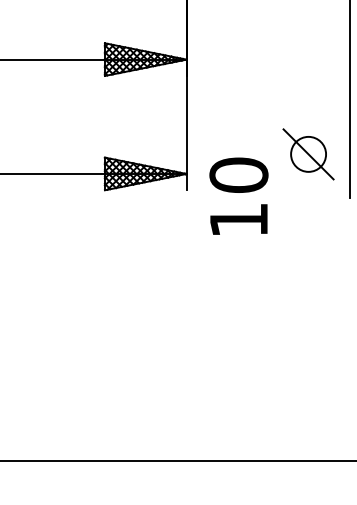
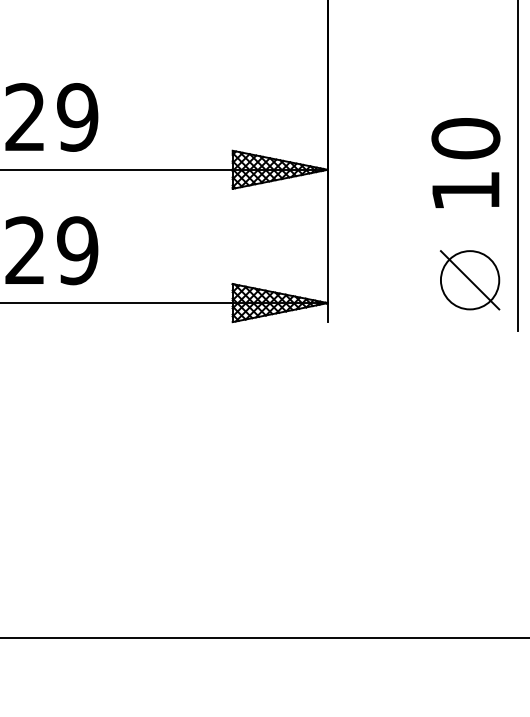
circle: (308, 154) -> (469, 280), size x1.43
text: (238, 195) -> (465, 162), moved

